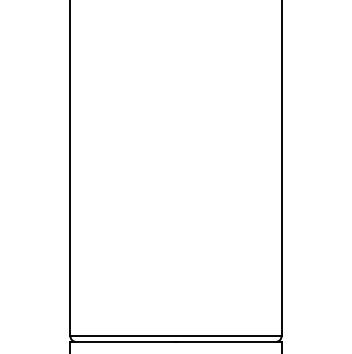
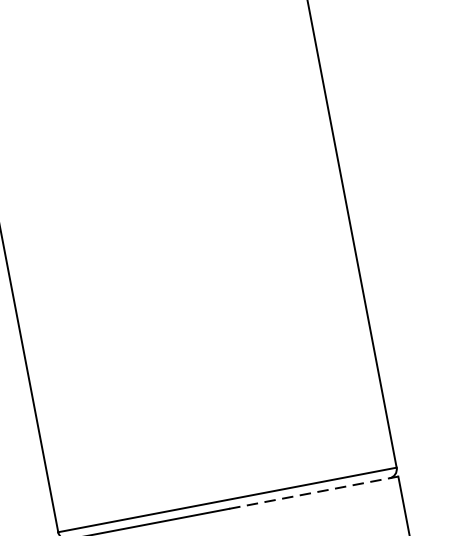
line: (228, 341) -> (313, 492), solid -> dashed

